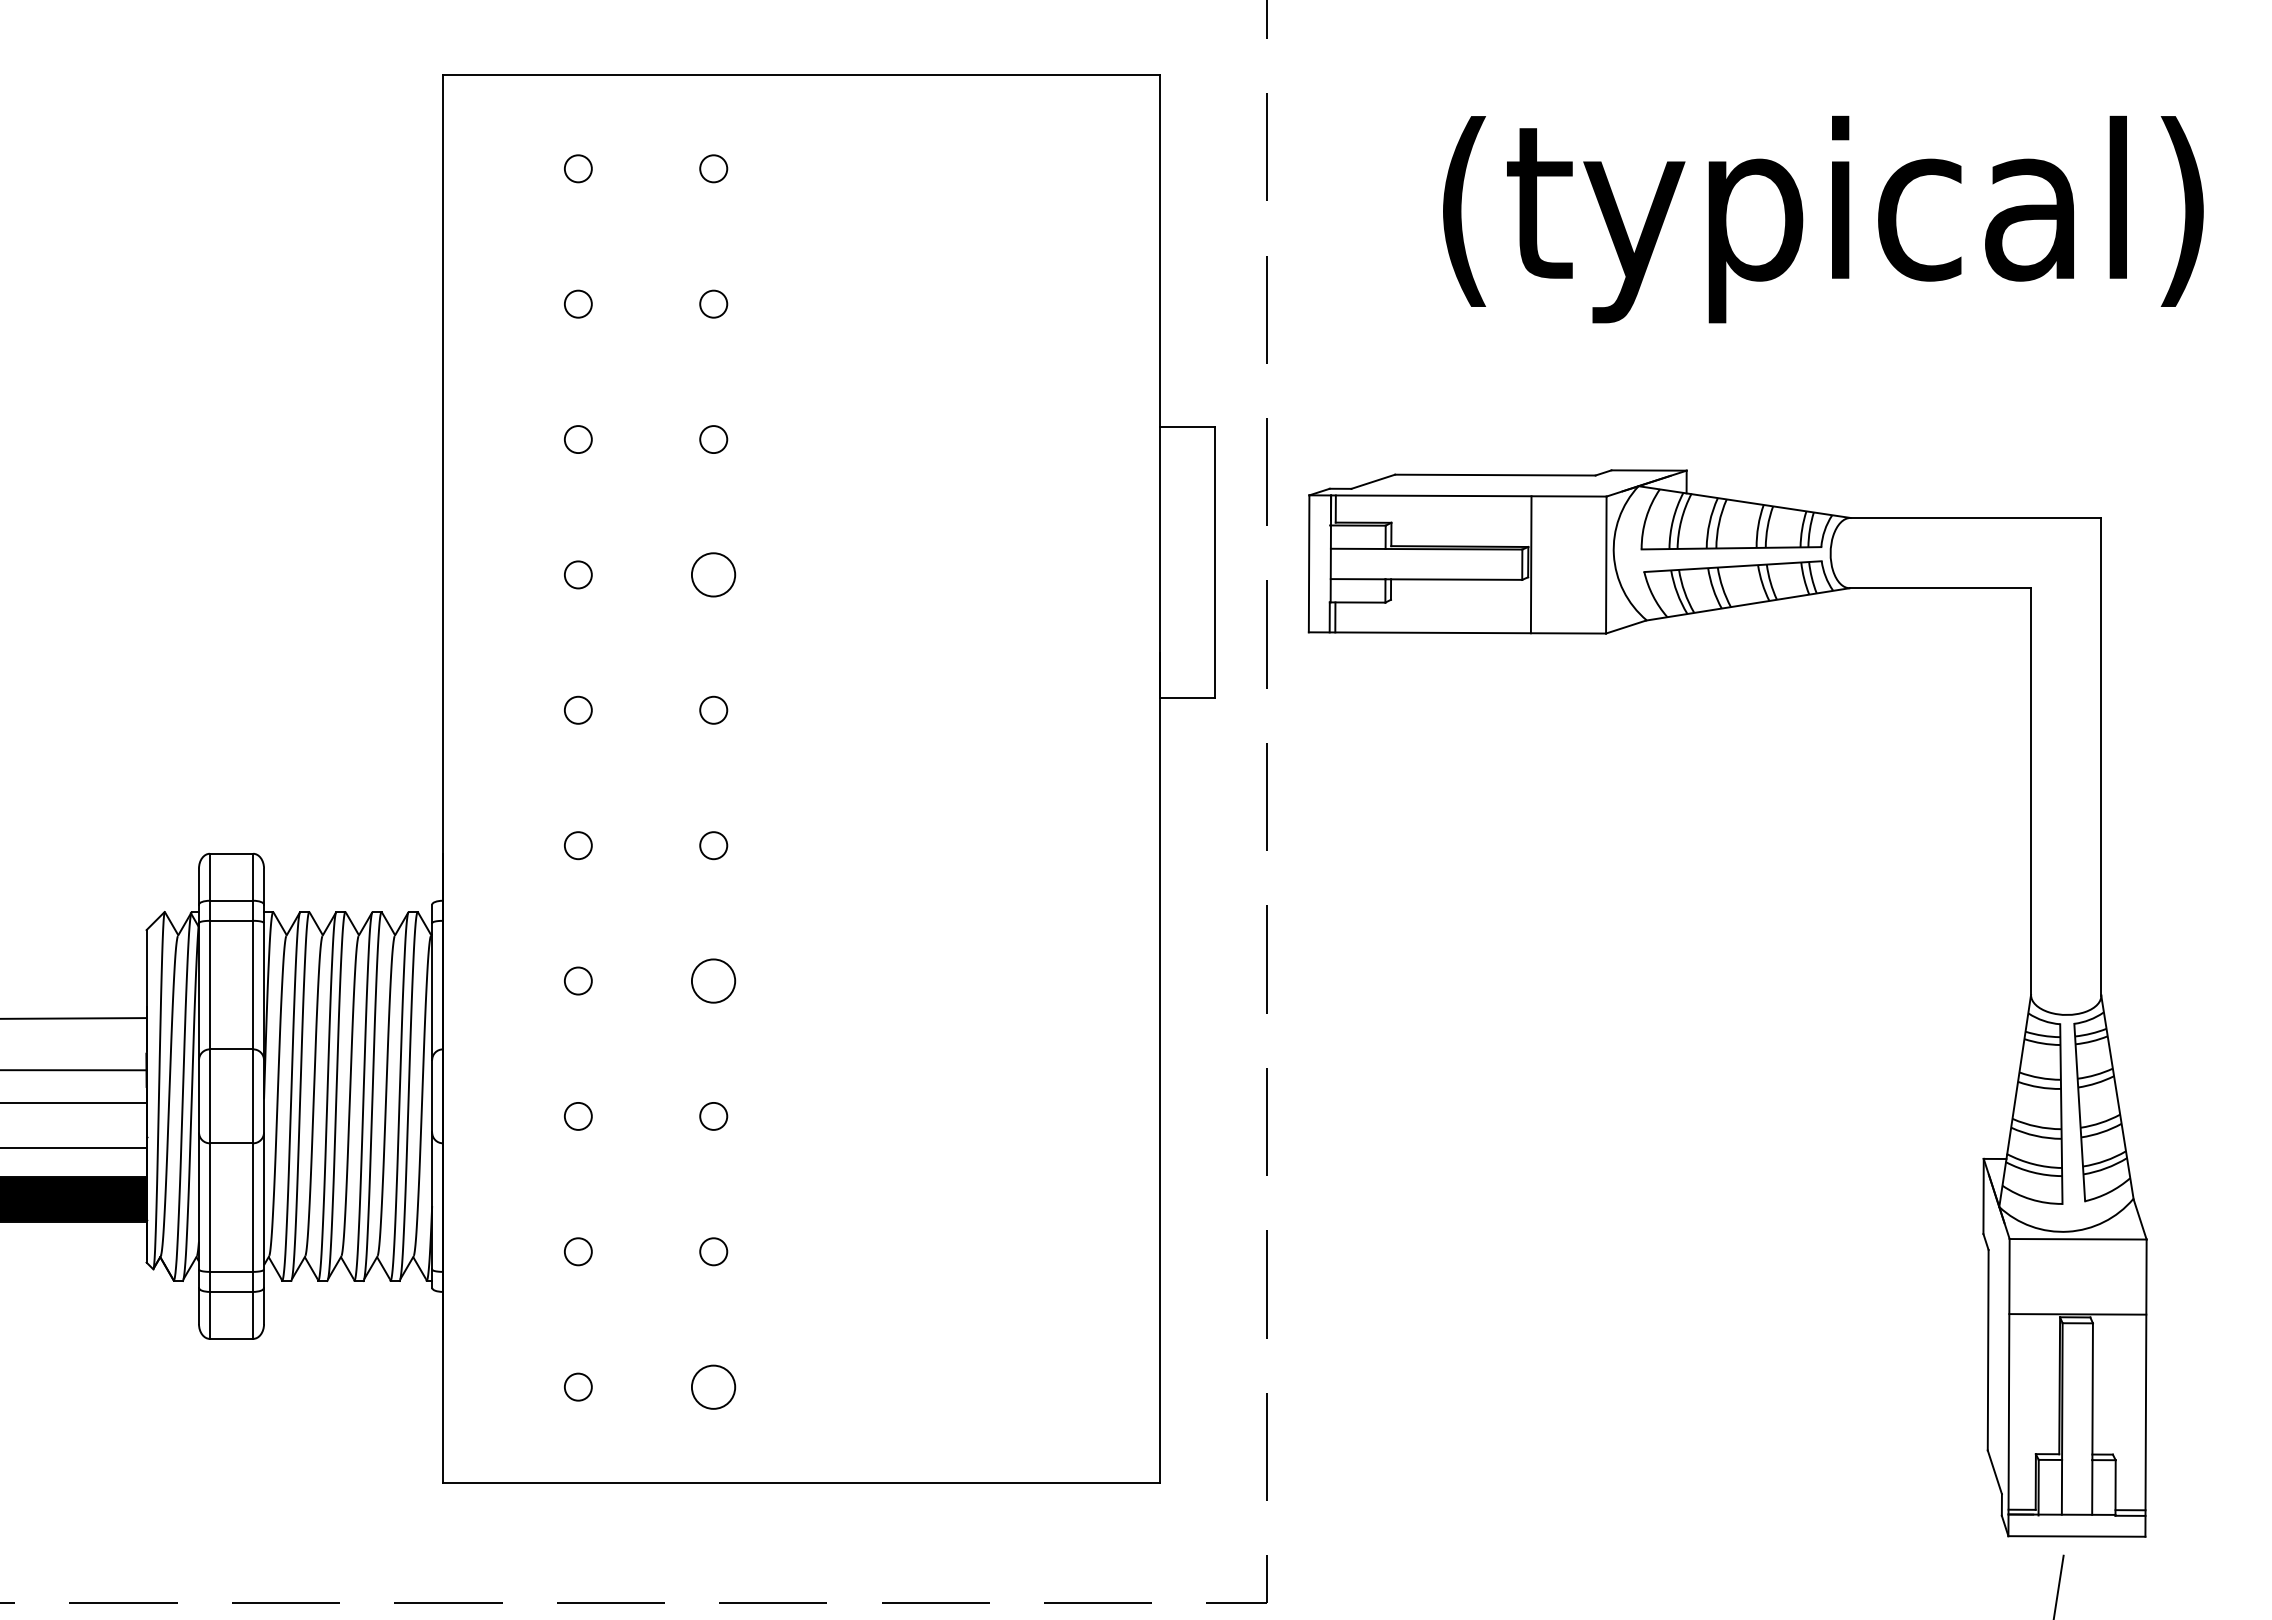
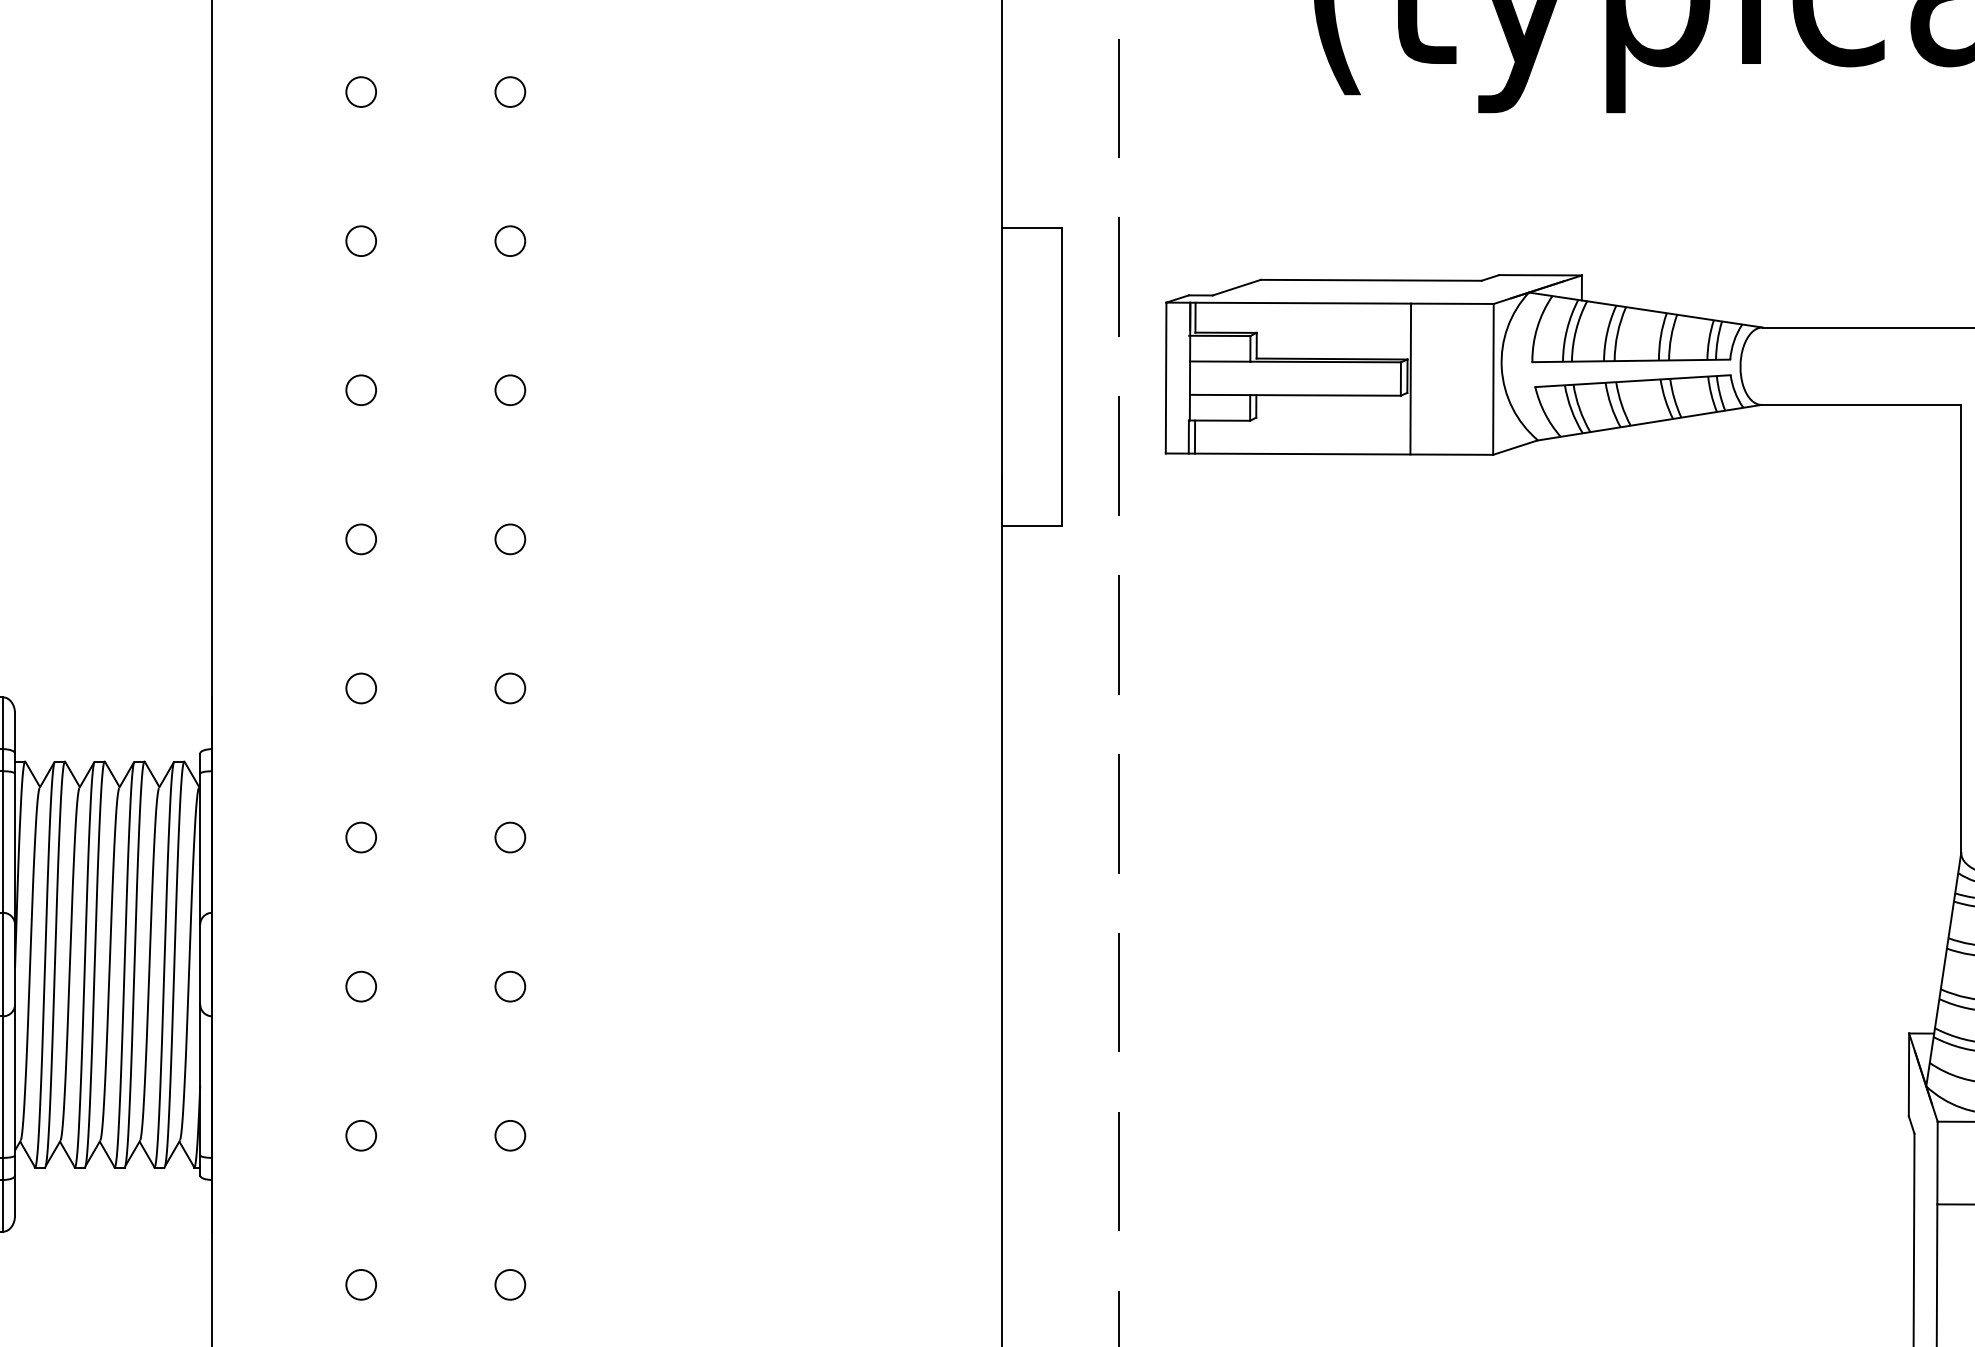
circle: (713, 574) -> (510, 389), size x0.62
circle: (713, 980) -> (510, 836), size x0.62
circle: (713, 1386) -> (510, 1284), size x0.62

